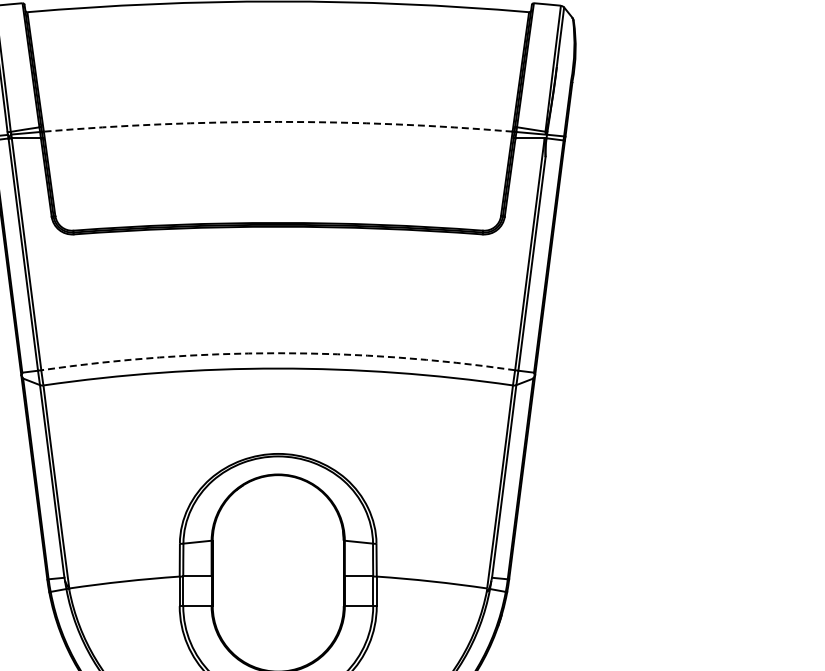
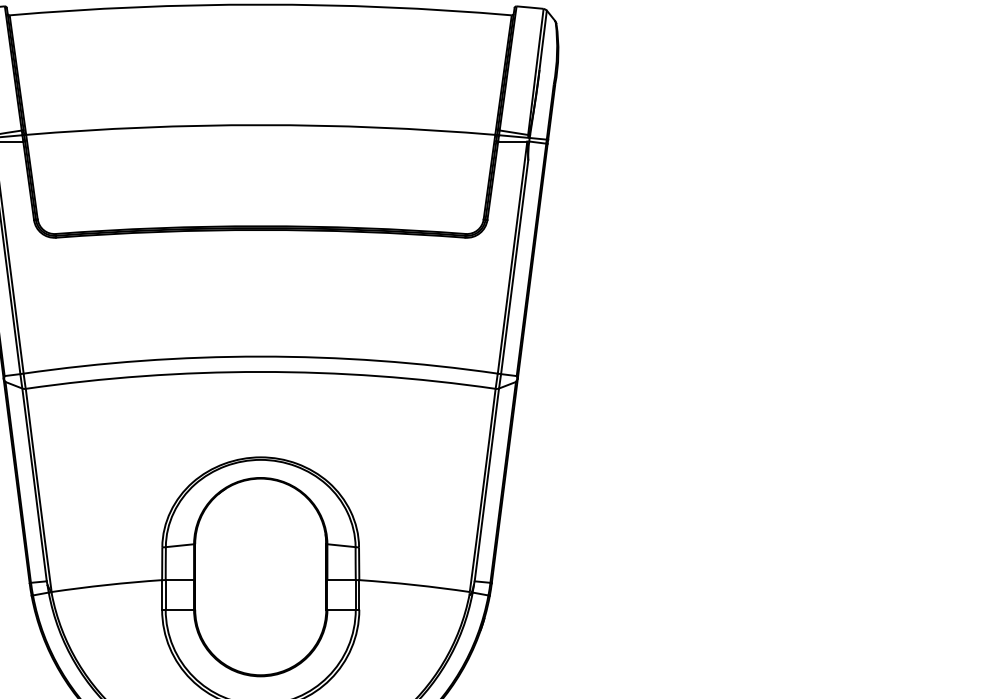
arc: (278, 122) -> (260, 125), dashed -> solid
arc: (278, 353) -> (260, 356), dashed -> solid

